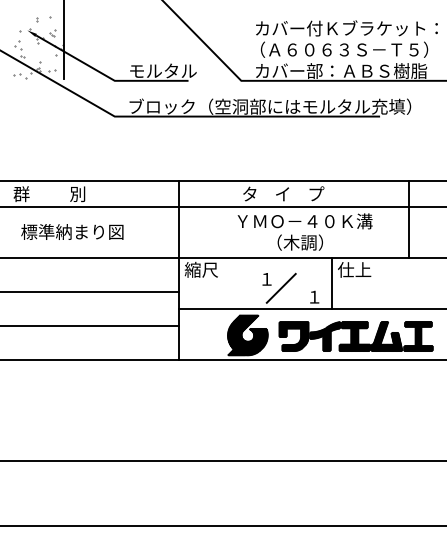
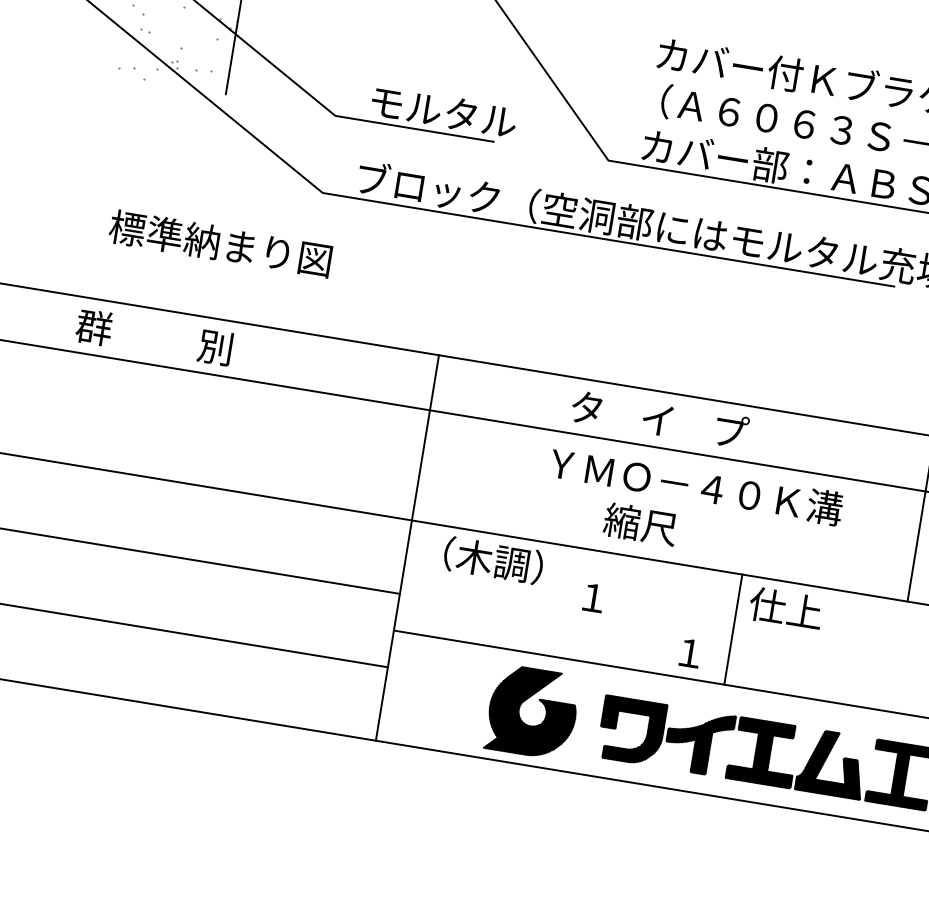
text: (72, 231) -> (221, 242), moved
text: (294, 242) -> (666, 528), （木調） -> 縮尺
text: (212, 269) -> (479, 557), 縮尺 -> （木調）
line: (280, 287) -> (619, 620), removed

